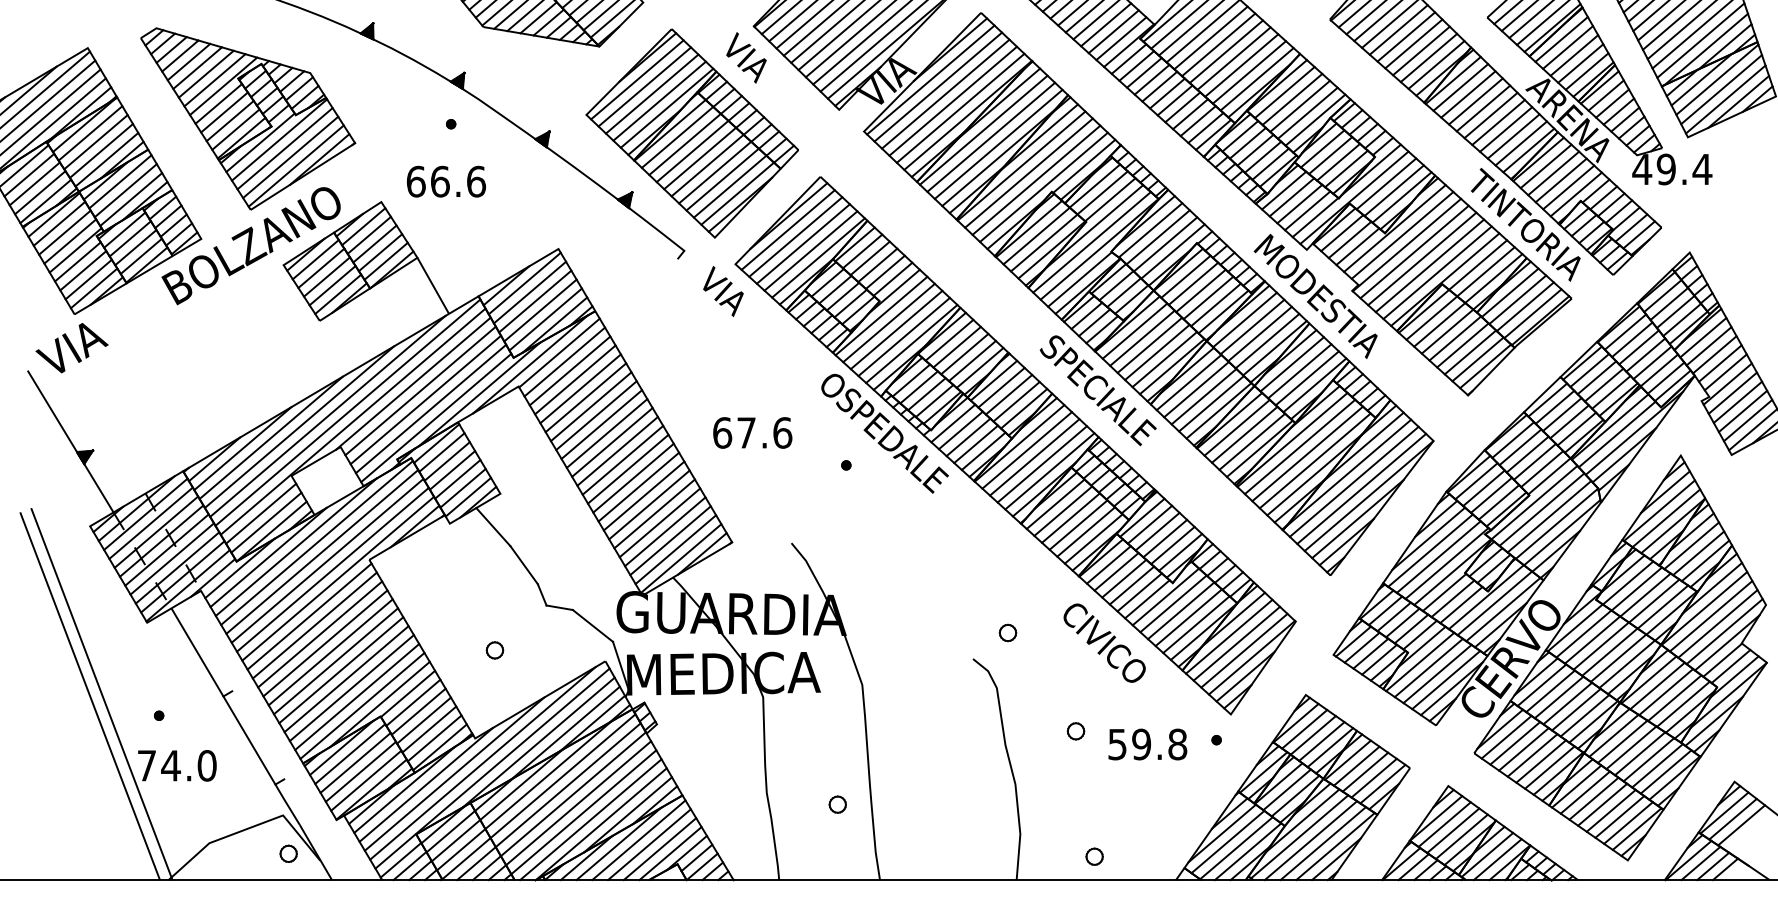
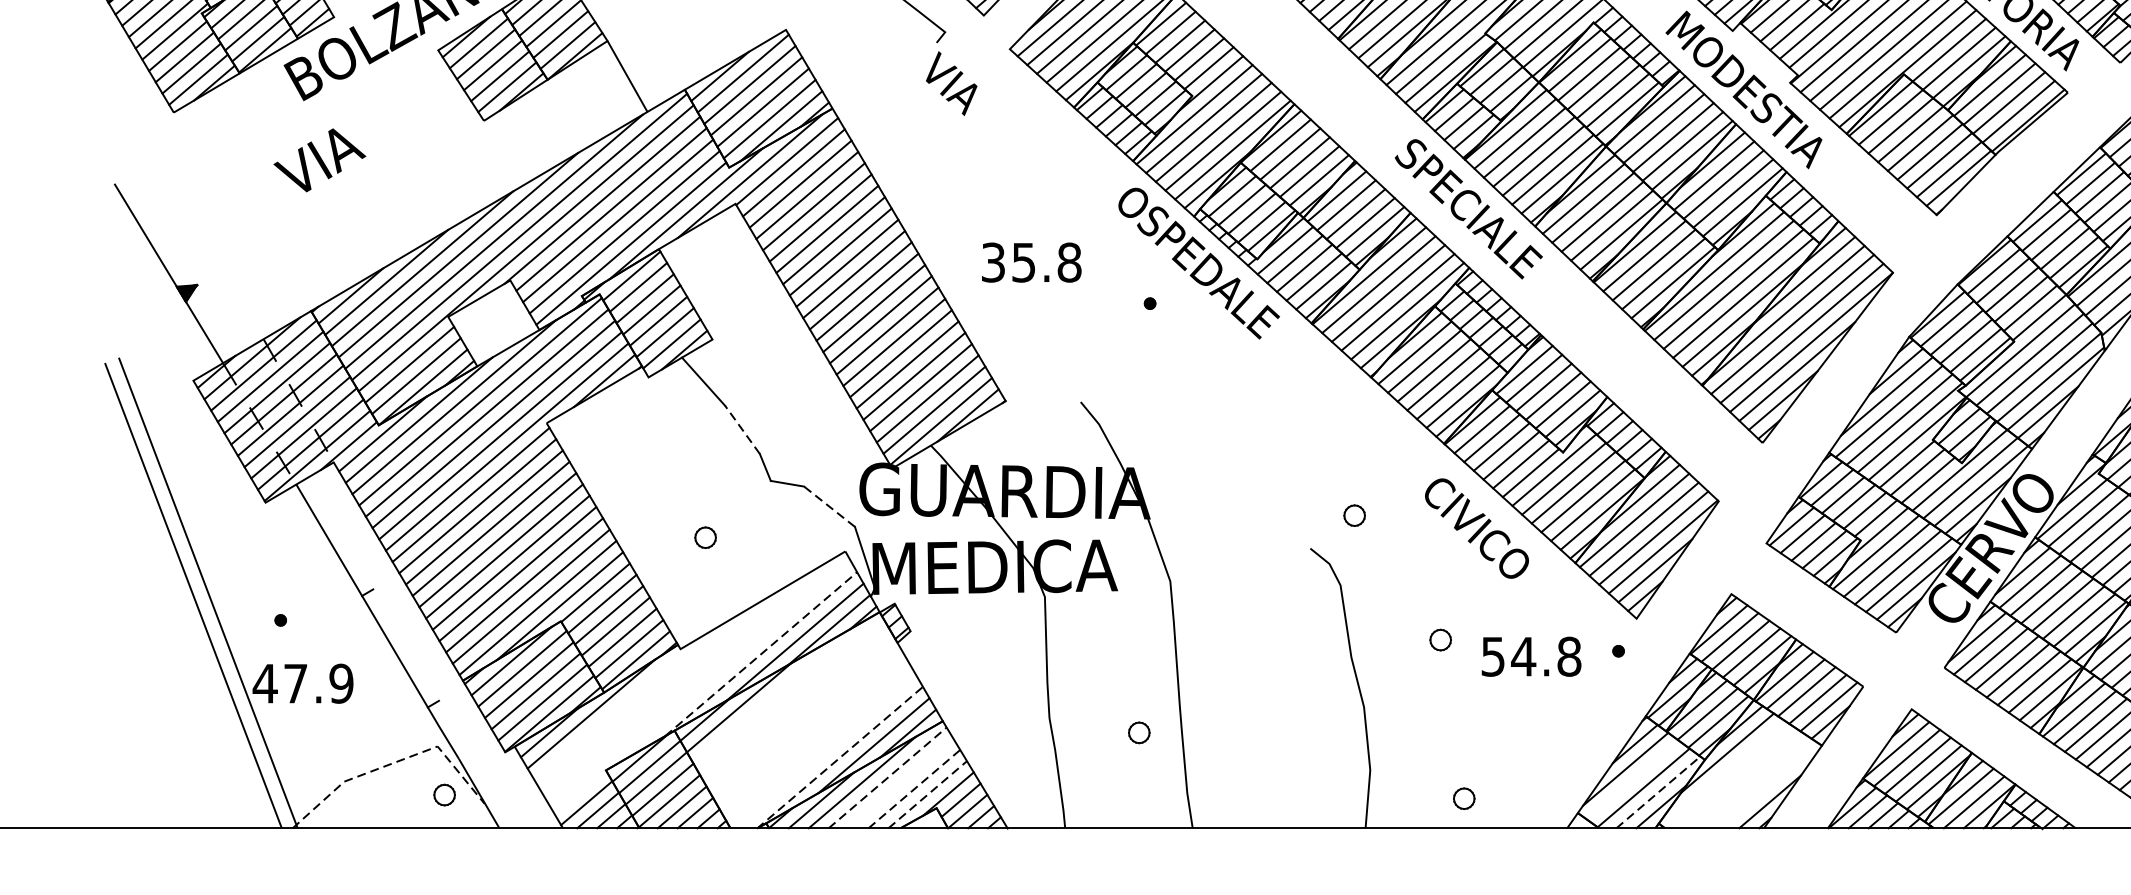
text: (723, 291) -> (951, 83), moved
text: (71, 348) -> (319, 160), moved
text: (752, 432) -> (1031, 262), 67.6 -> 35.8
line: (523, 564) -> (741, 429), solid -> dashed
line: (592, 625) -> (828, 506), solid -> dashed
line: (538, 742) -> (760, 654), solid -> dashed
text: (1141, 744) -> (1523, 656), 59.8 -> 54.8
line: (482, 763) -> (689, 680), removed
text: (176, 765) -> (302, 683), 74.0 -> 47.9
line: (492, 768) -> (702, 687), removed
line: (454, 773) -> (654, 693), removed
line: (548, 775) -> (773, 695), removed
line: (562, 776) -> (791, 697), removed
line: (425, 784) -> (617, 707), removed
line: (567, 785) -> (797, 708), removed
line: (572, 794) -> (803, 720), removed
line: (578, 803) -> (811, 731), removed
line: (583, 812) -> (817, 742), removed
line: (590, 819) -> (826, 751), removed
line: (601, 824) -> (840, 757), solid -> dashed
line: (248, 828) -> (393, 763), solid -> dashed
line: (1299, 836) -> (1723, 773), removed
line: (639, 839) -> (888, 776), solid -> dashed
line: (1310, 840) -> (1737, 778), removed
line: (1227, 841) -> (1632, 779), removed
line: (1322, 843) -> (1752, 781), removed
line: (649, 844) -> (901, 783), removed
line: (1335, 846) -> (1768, 785), removed
line: (660, 849) -> (915, 789), solid -> dashed
line: (1248, 851) -> (1658, 792), solid -> dashed
line: (670, 853) -> (927, 794), solid -> dashed

